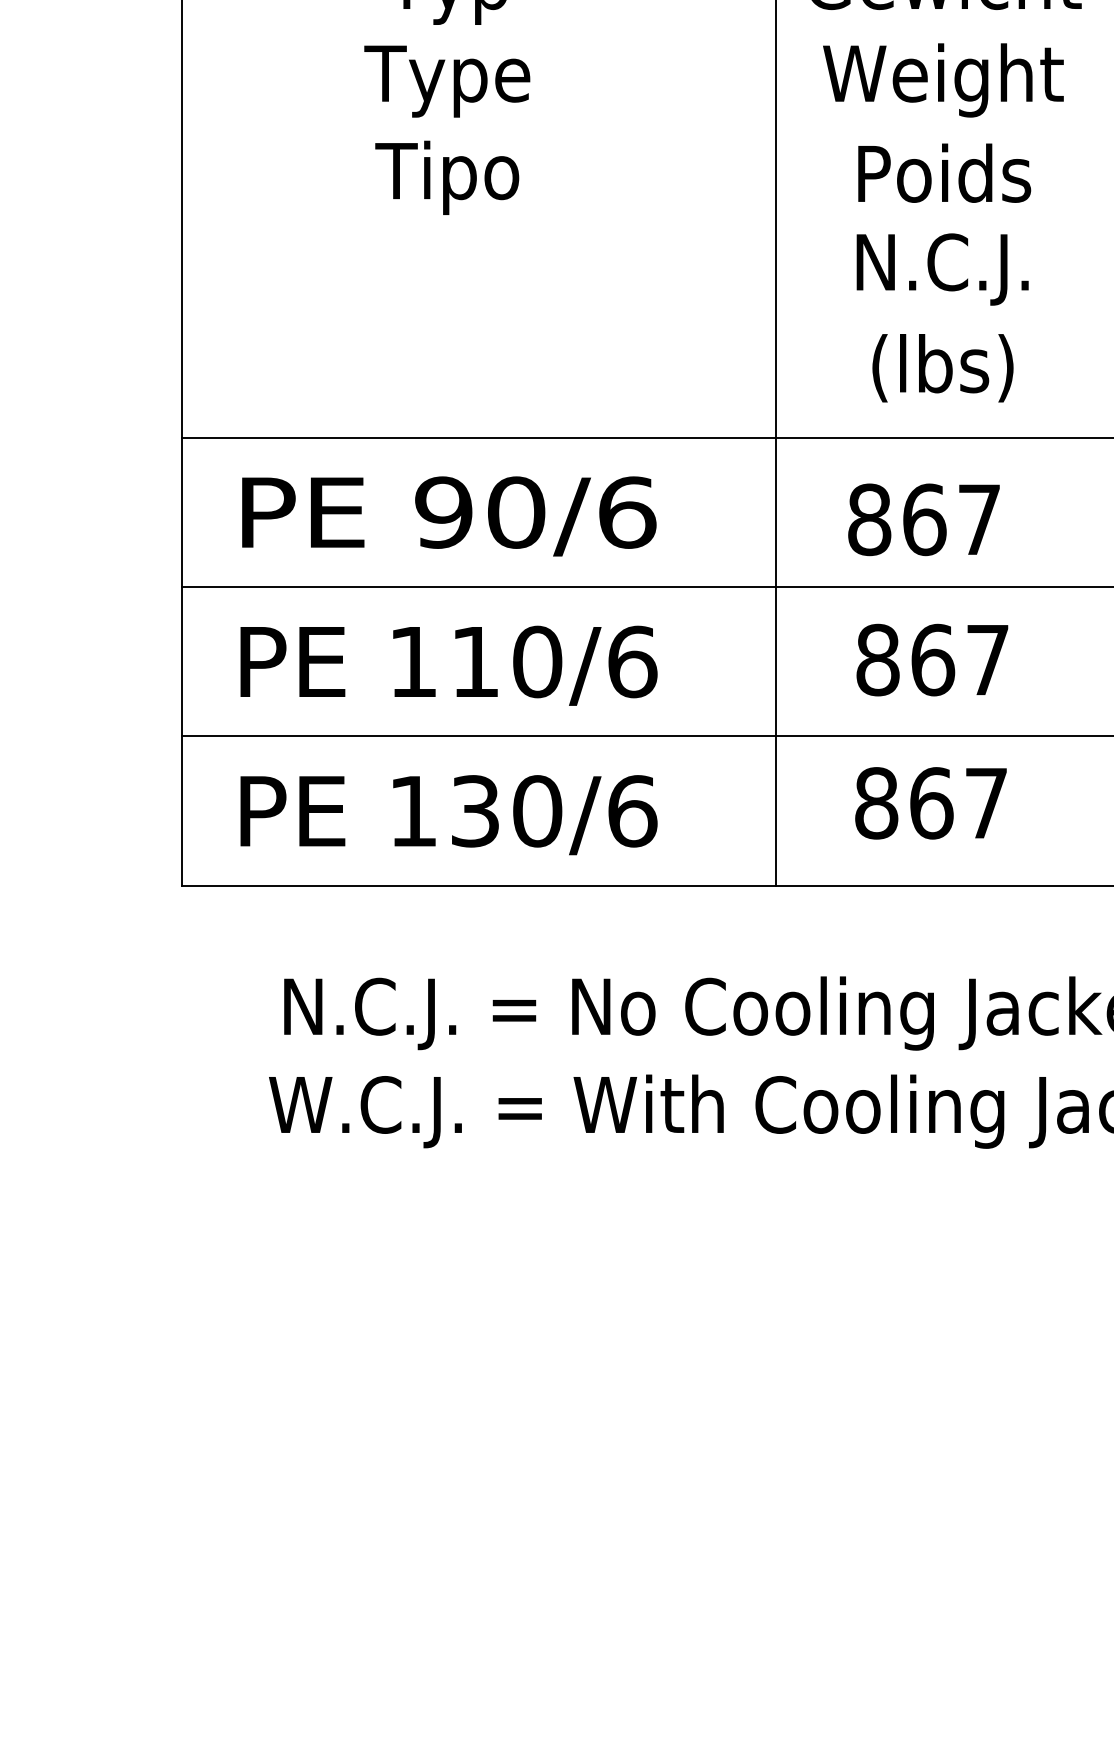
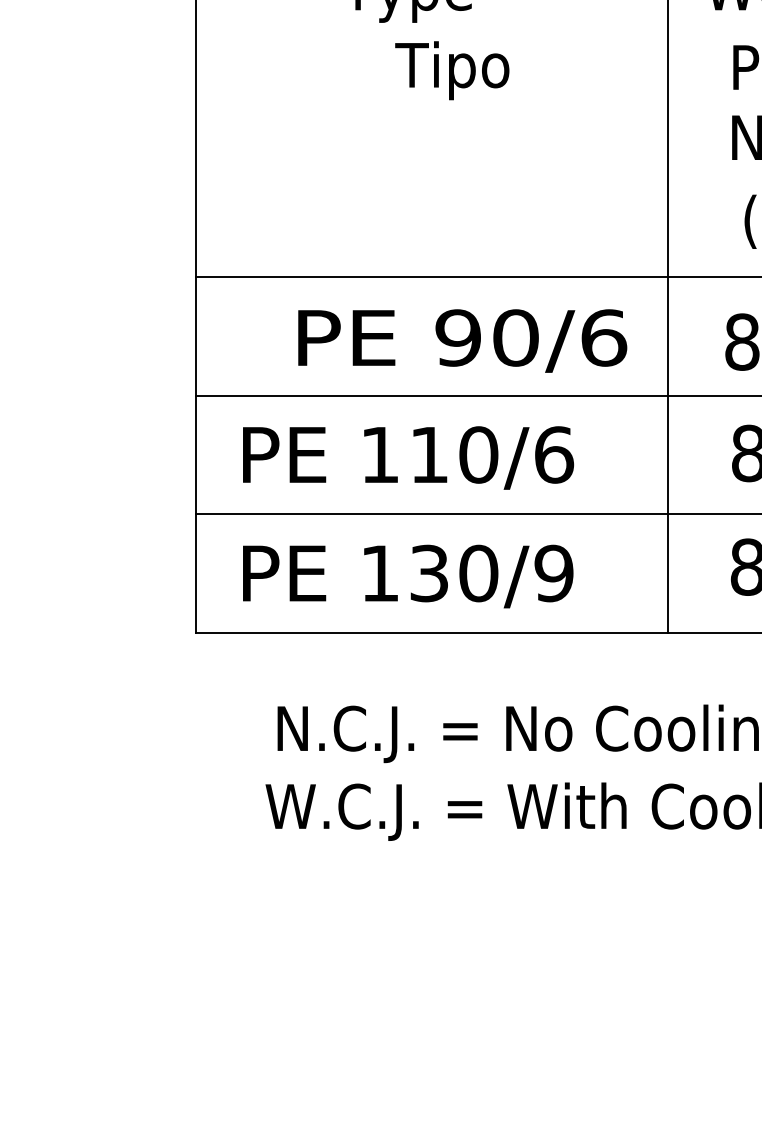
text: (447, 177) -> (452, 70), moved
text: (449, 516) -> (462, 341), moved
text: (632, 811) -> (554, 573), 130/6 -> 130/9

